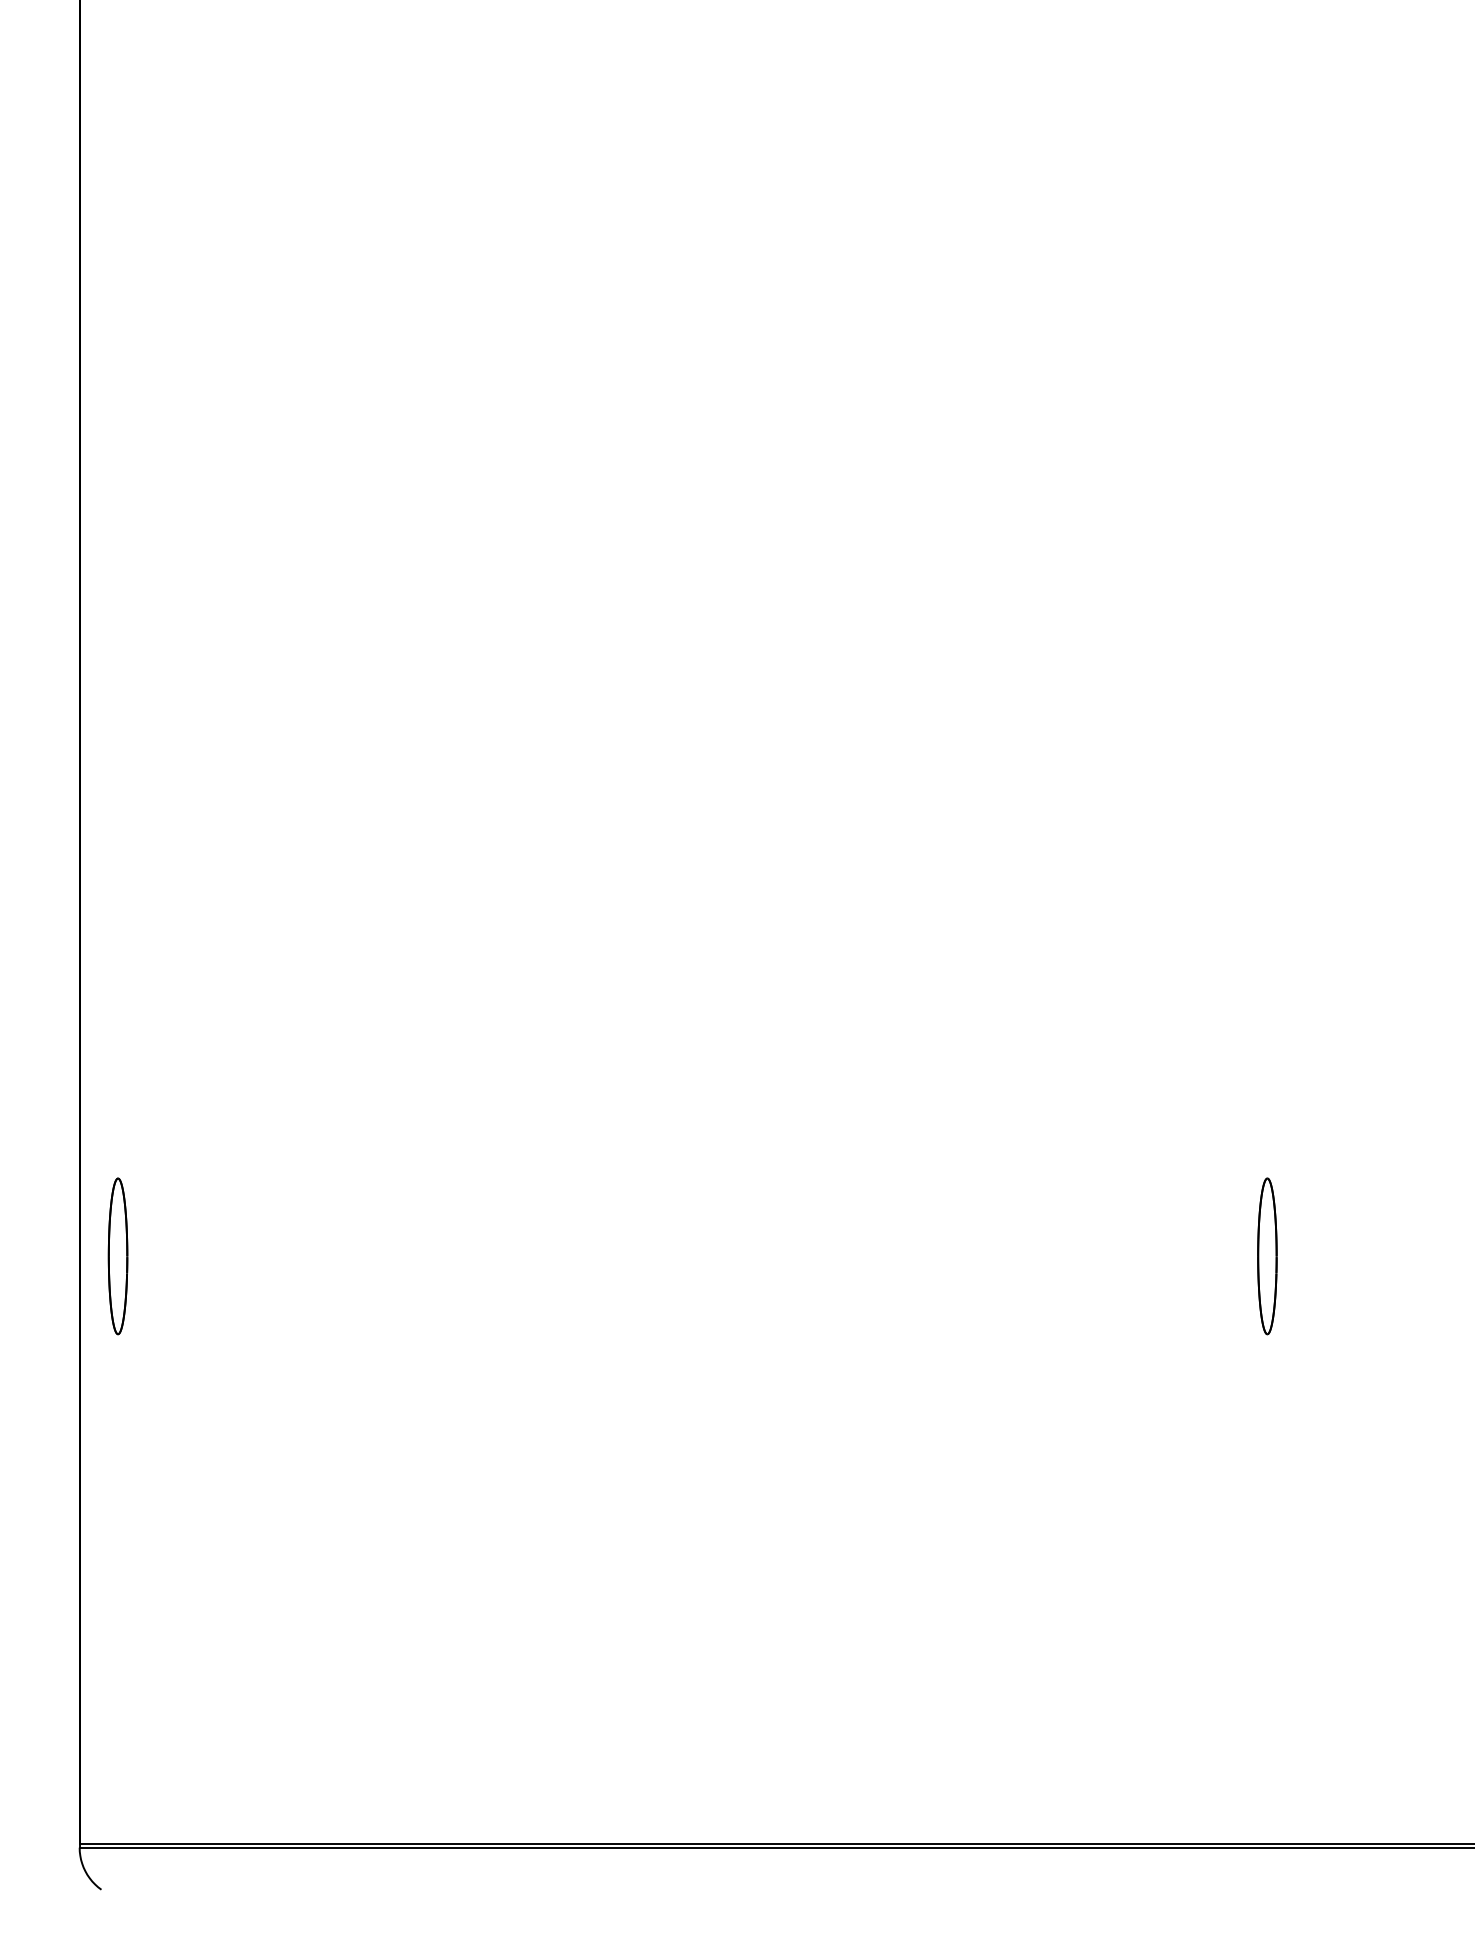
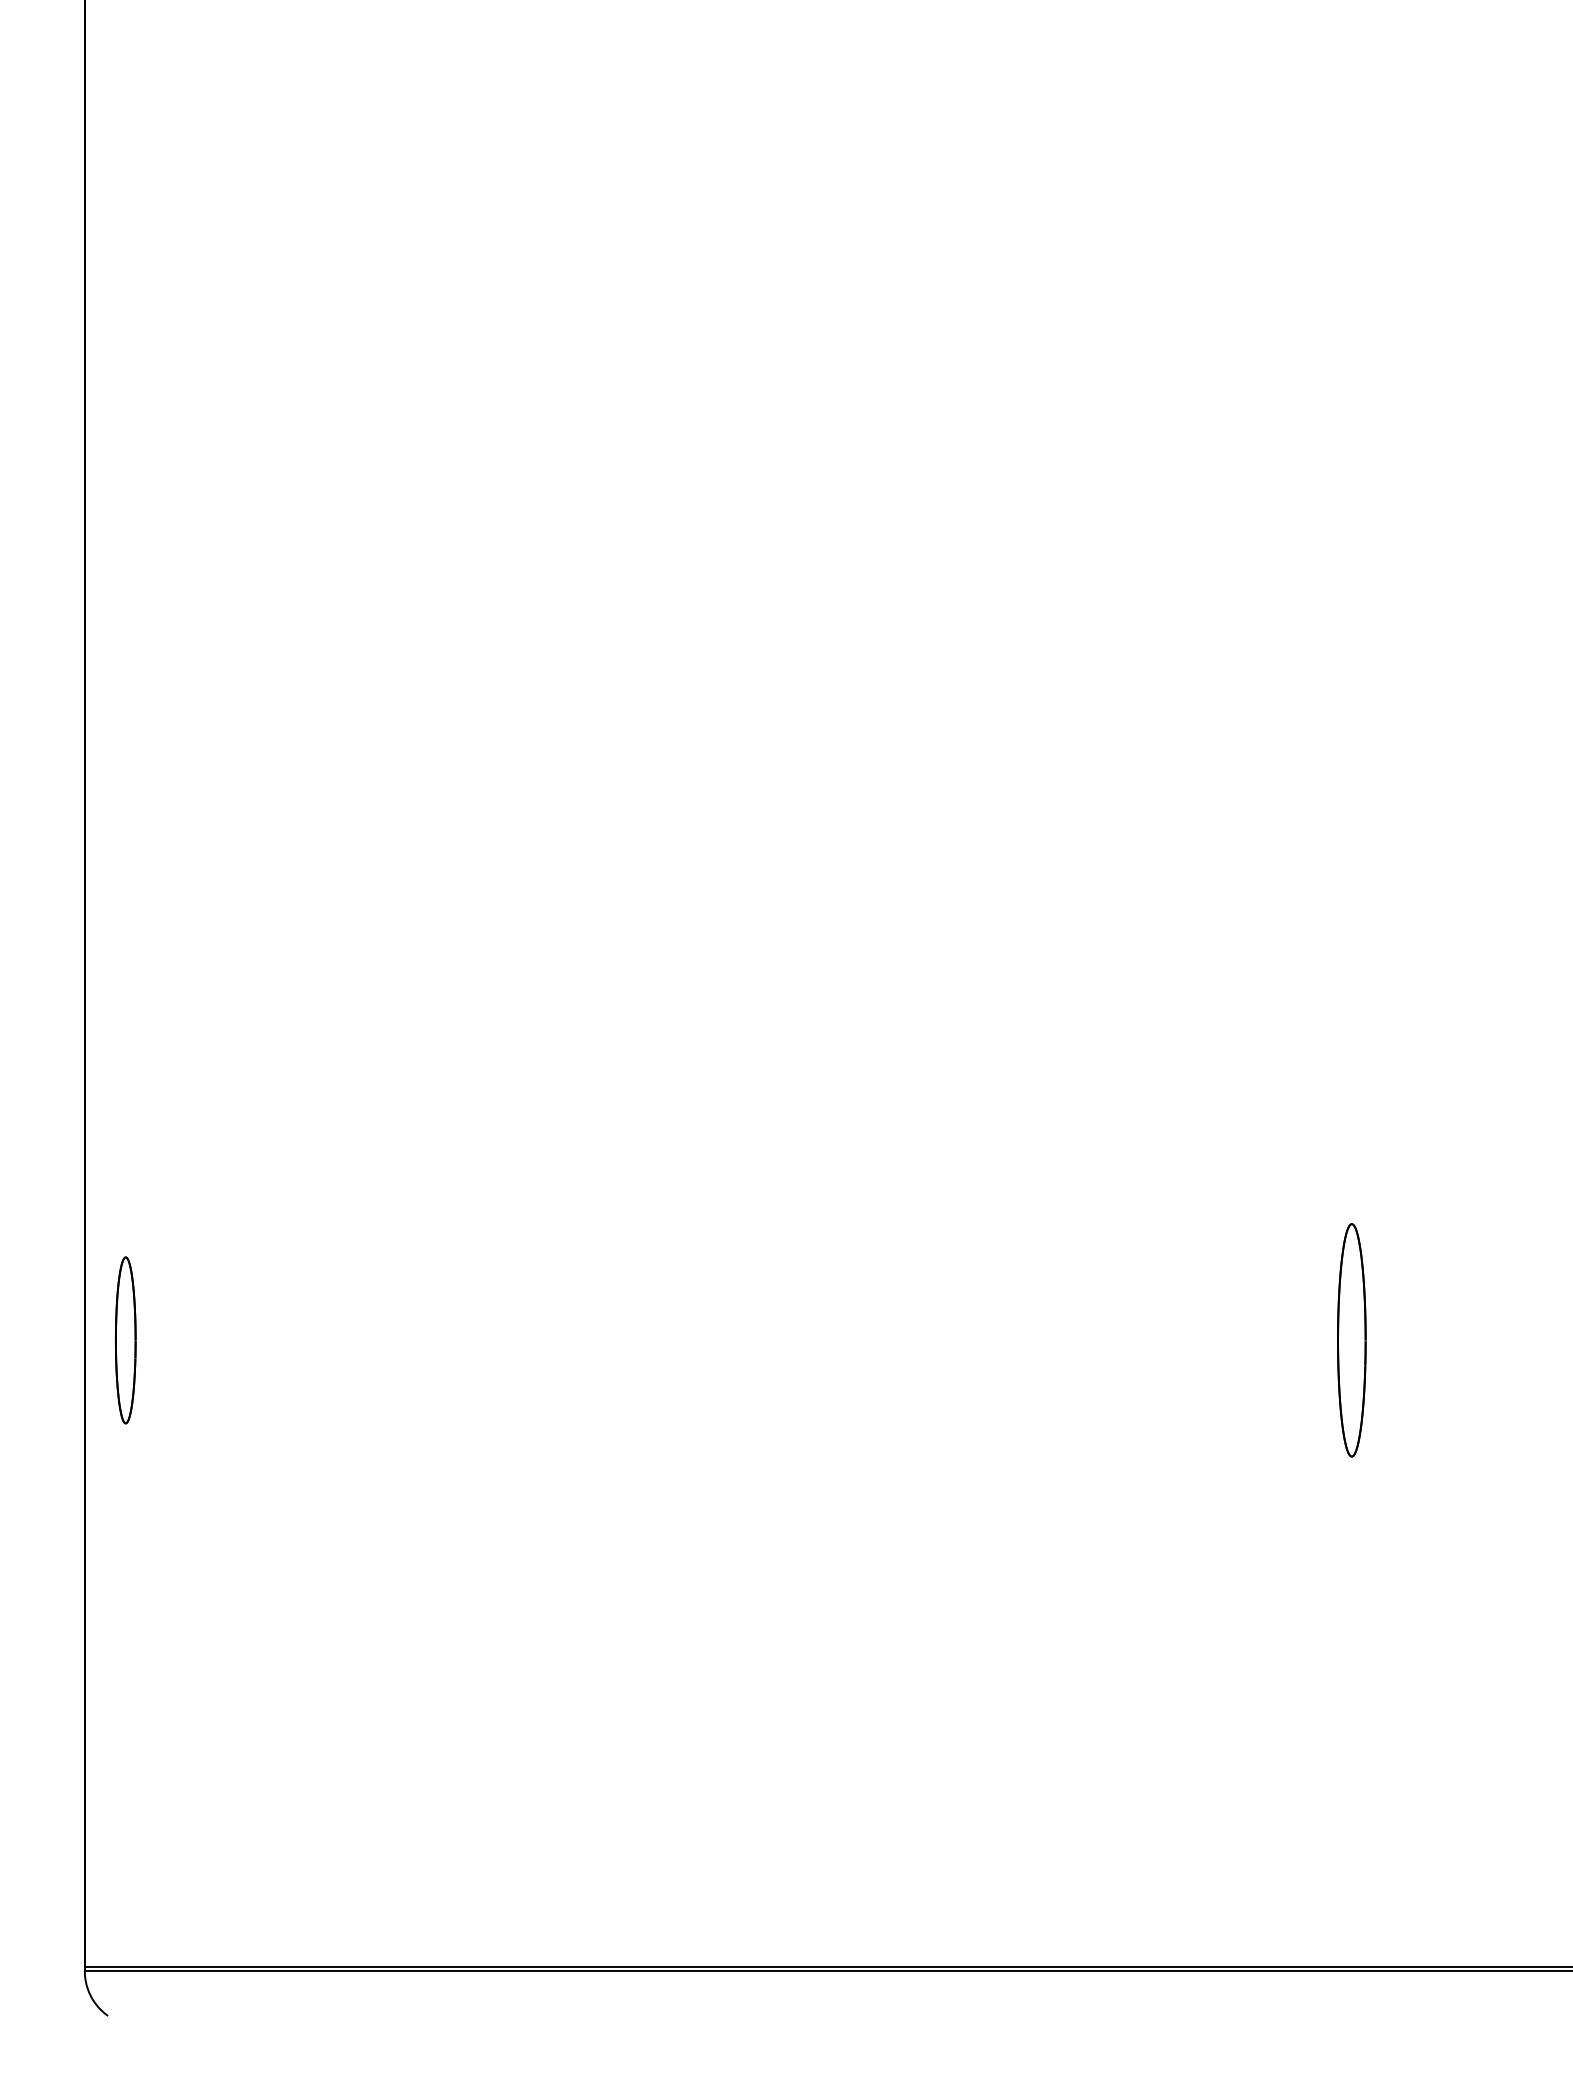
part: (1267, 1256) -> (1351, 1340), size x1.4

